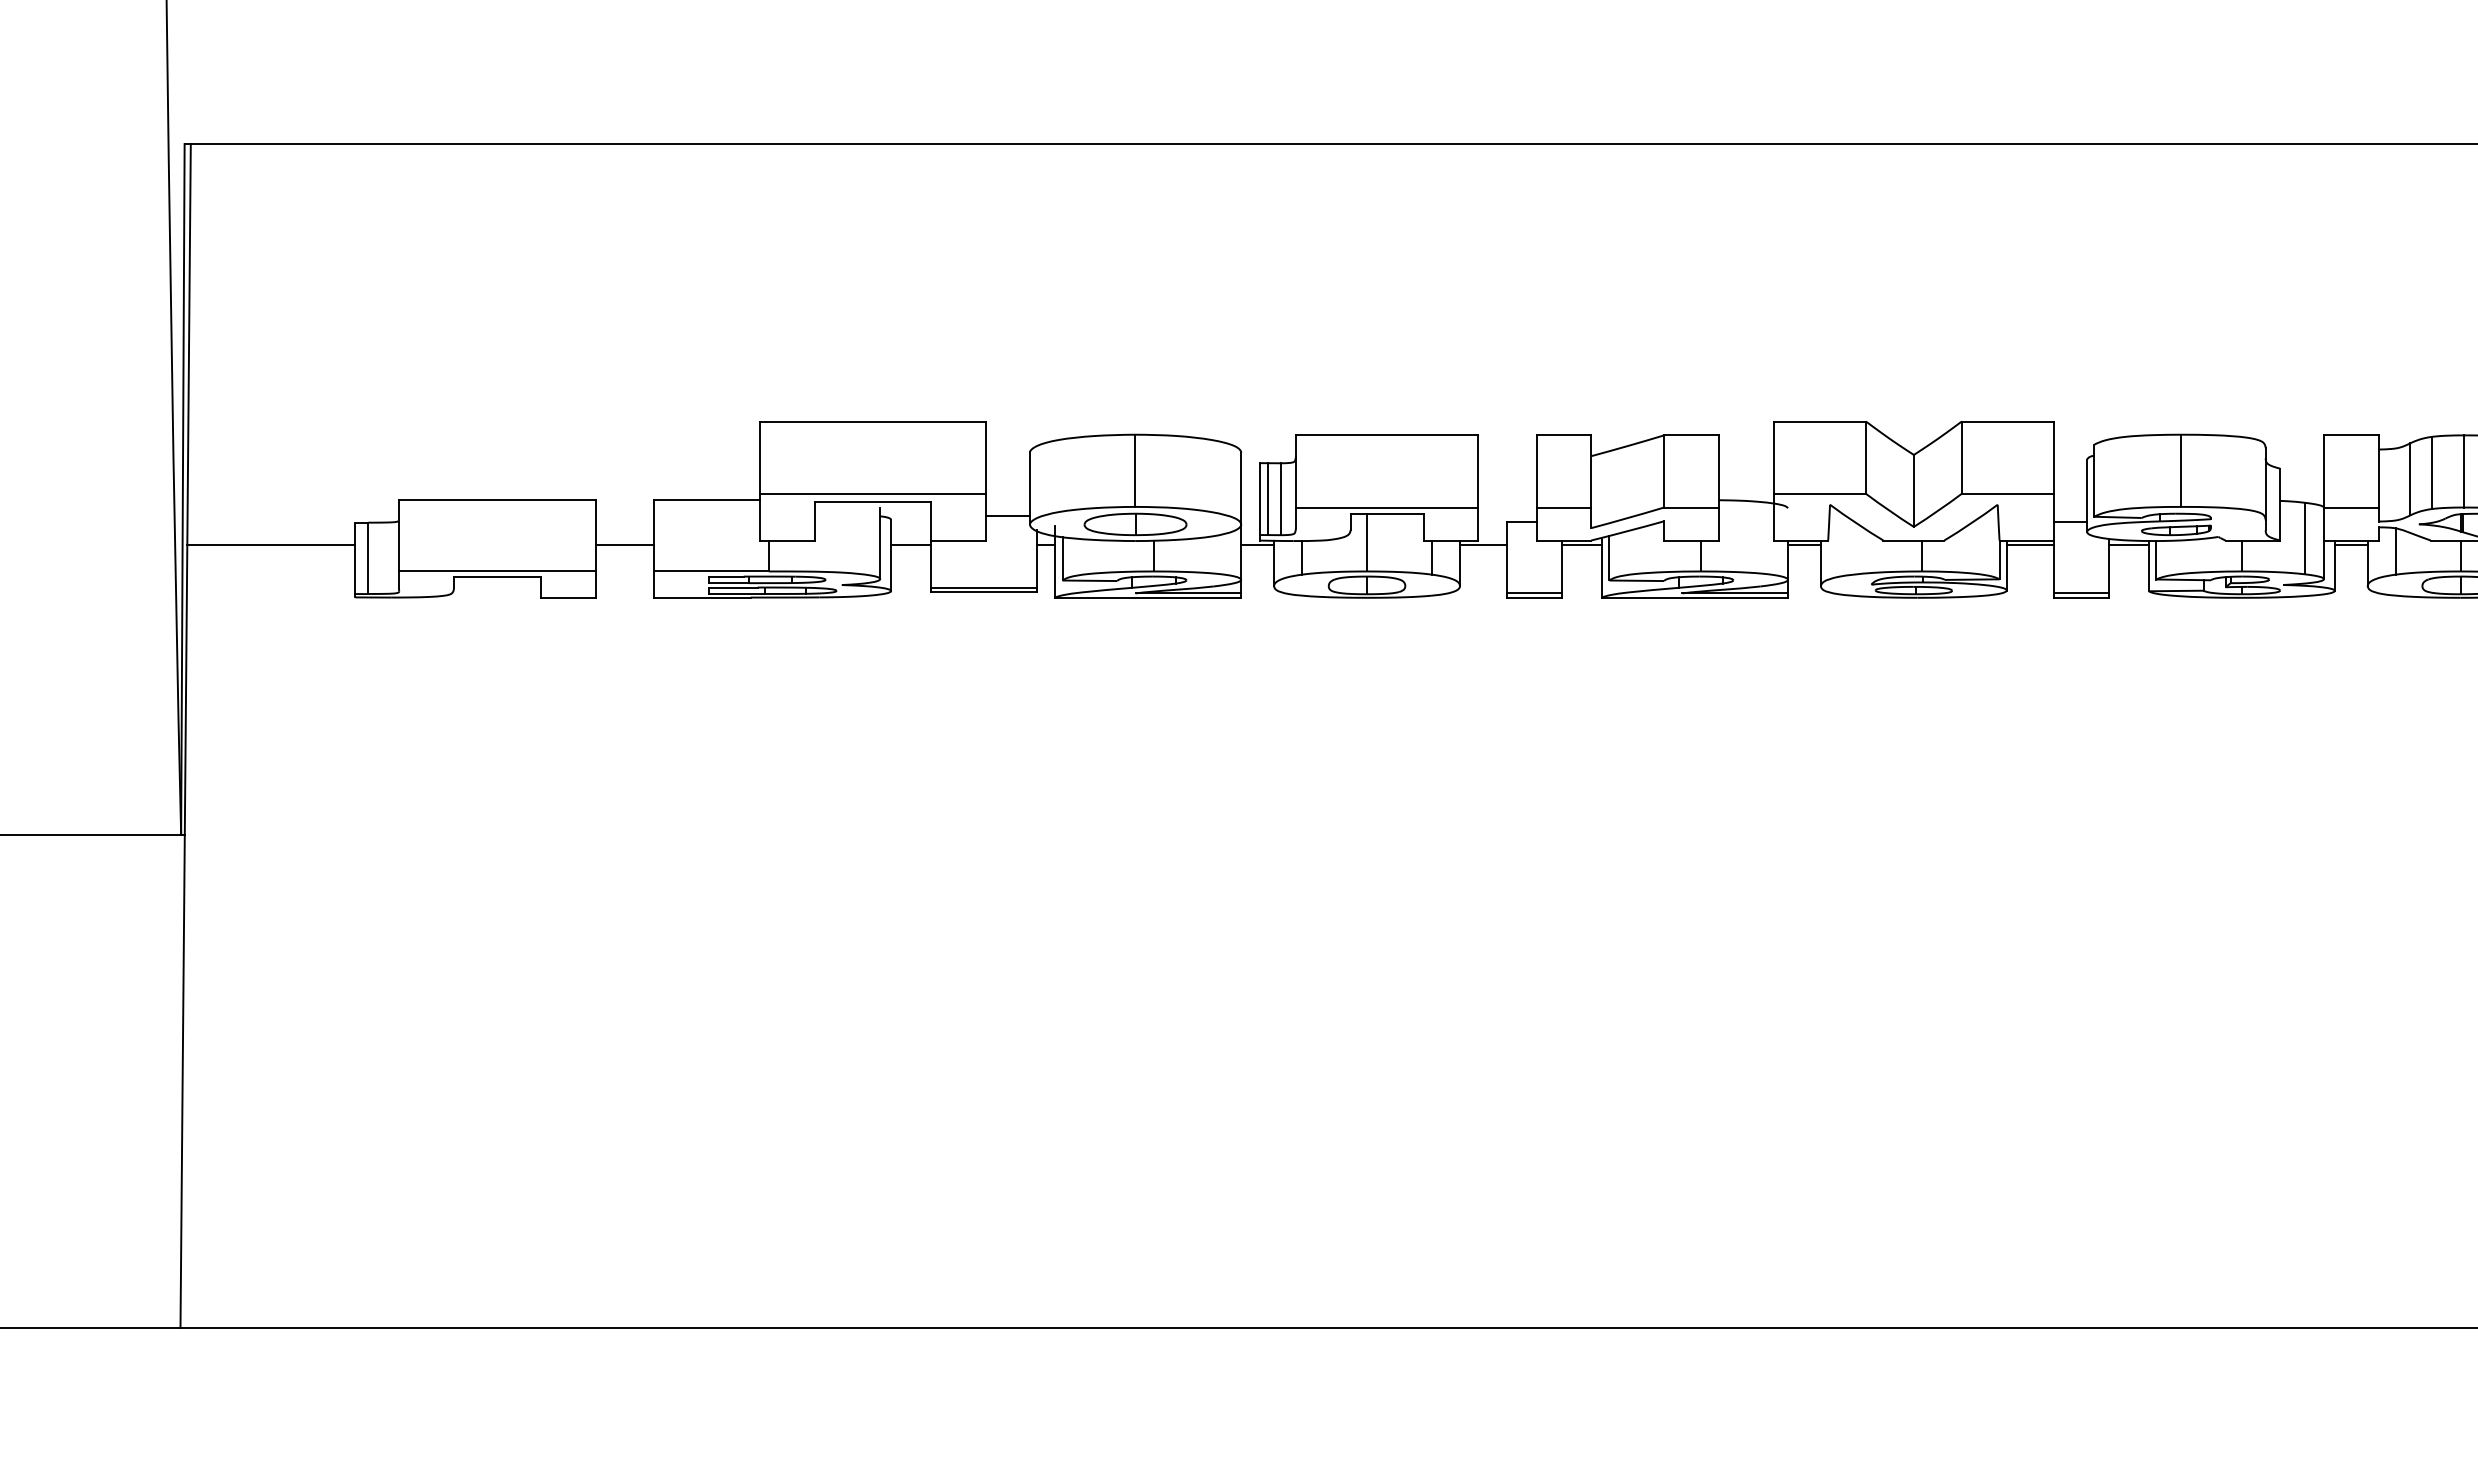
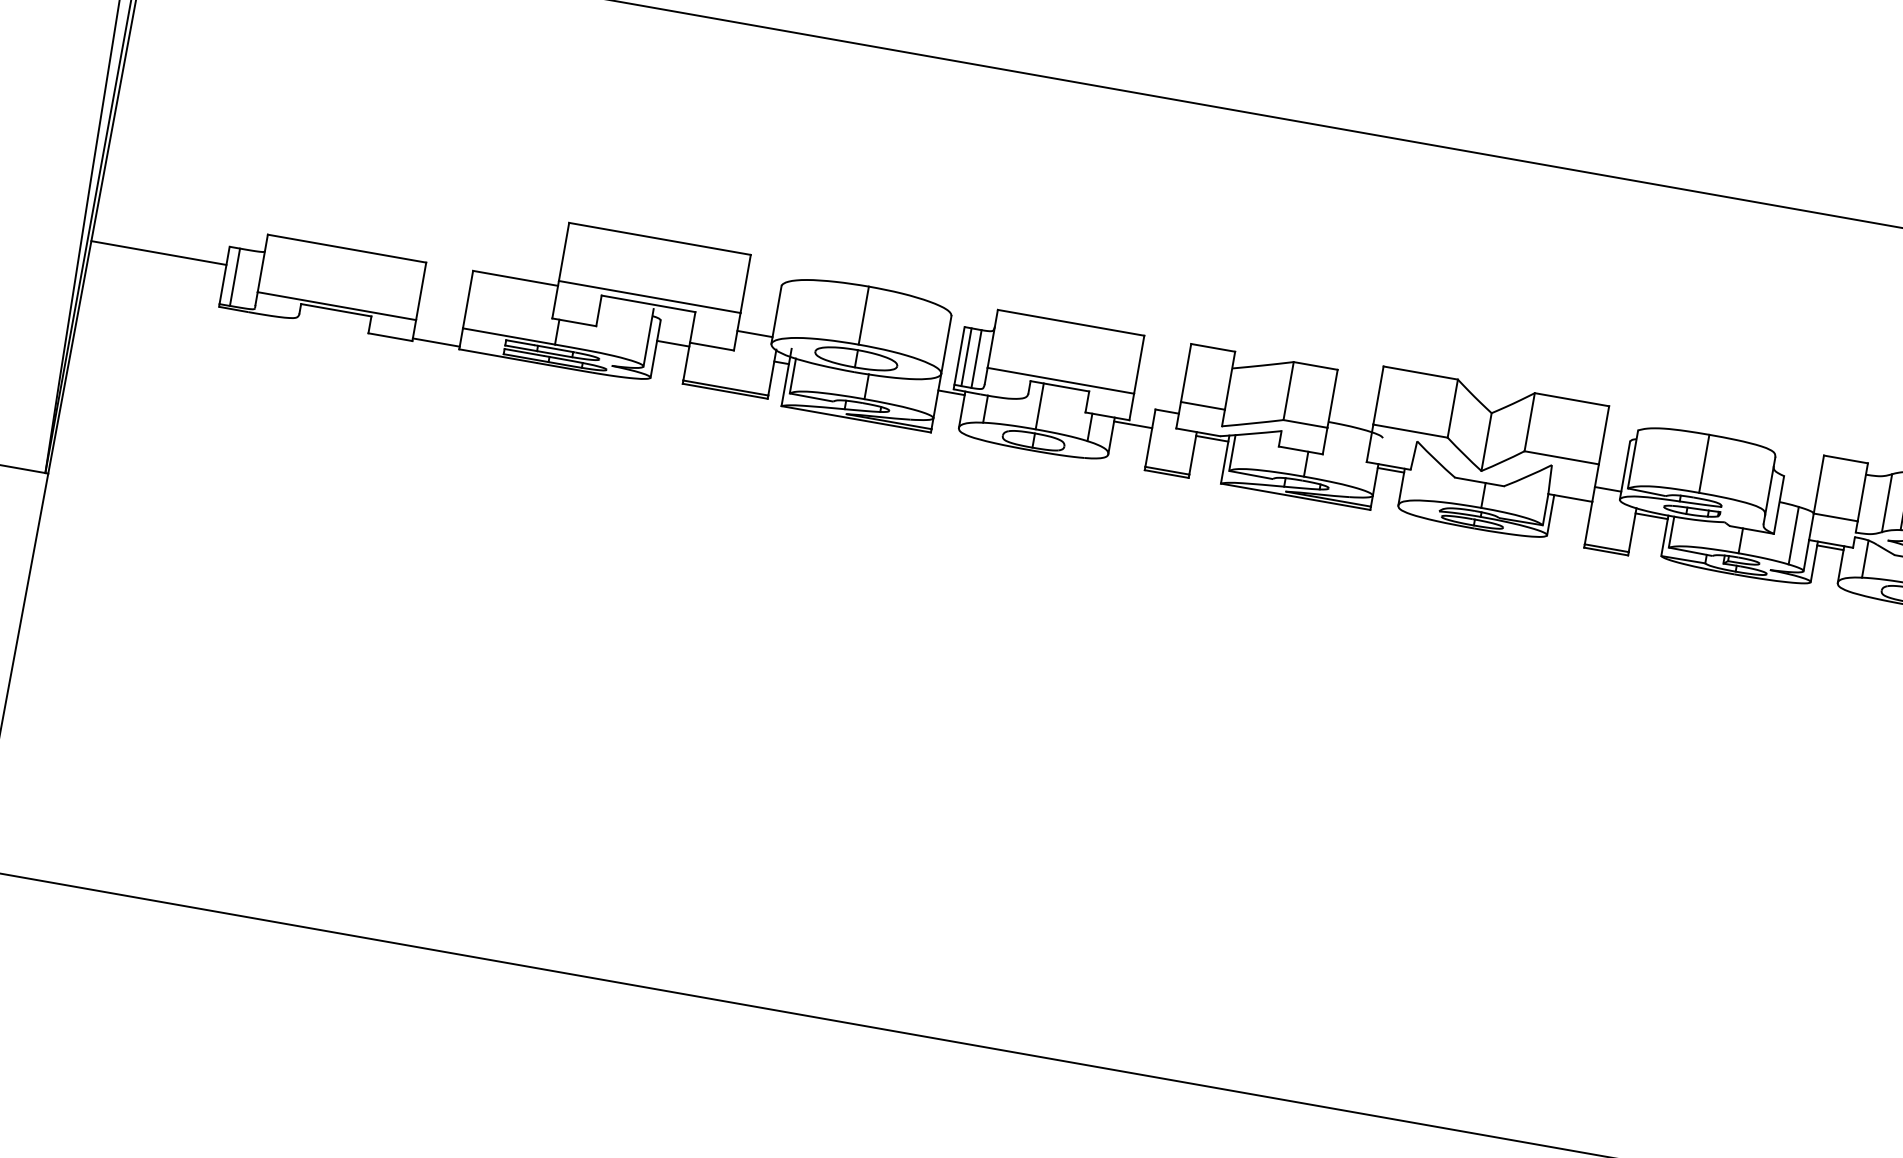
line: (625, 545) -> (436, 342), moved
line: (2030, 545) -> (1572, 502), removed

